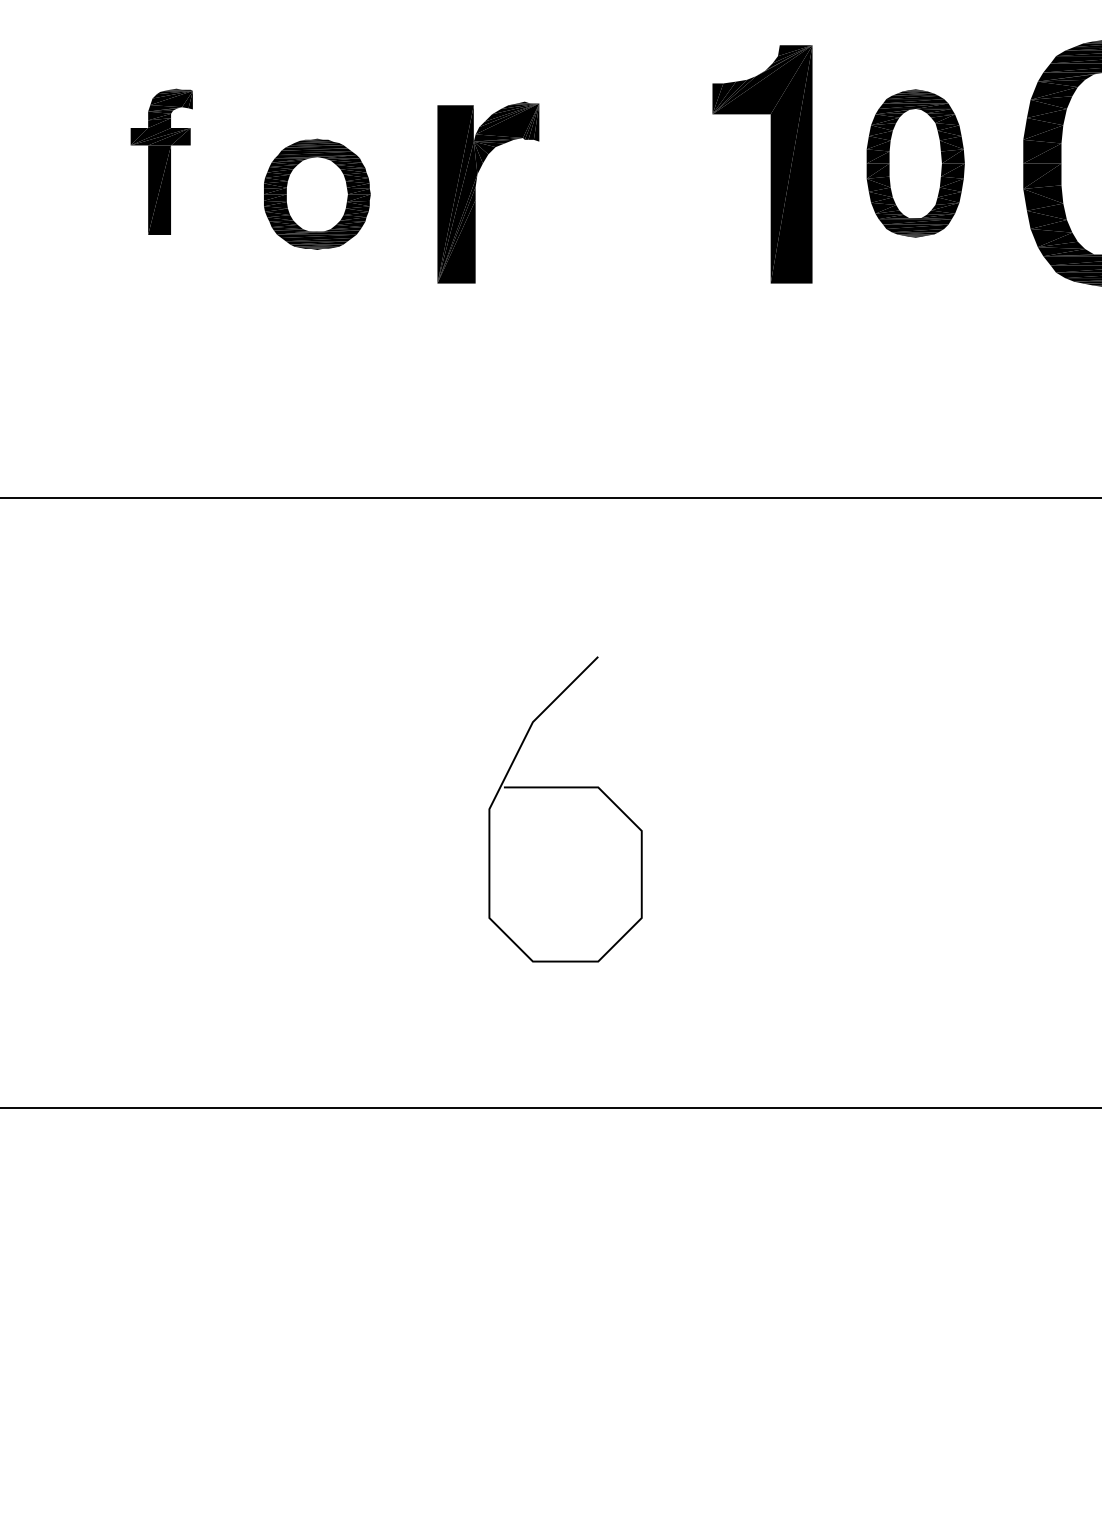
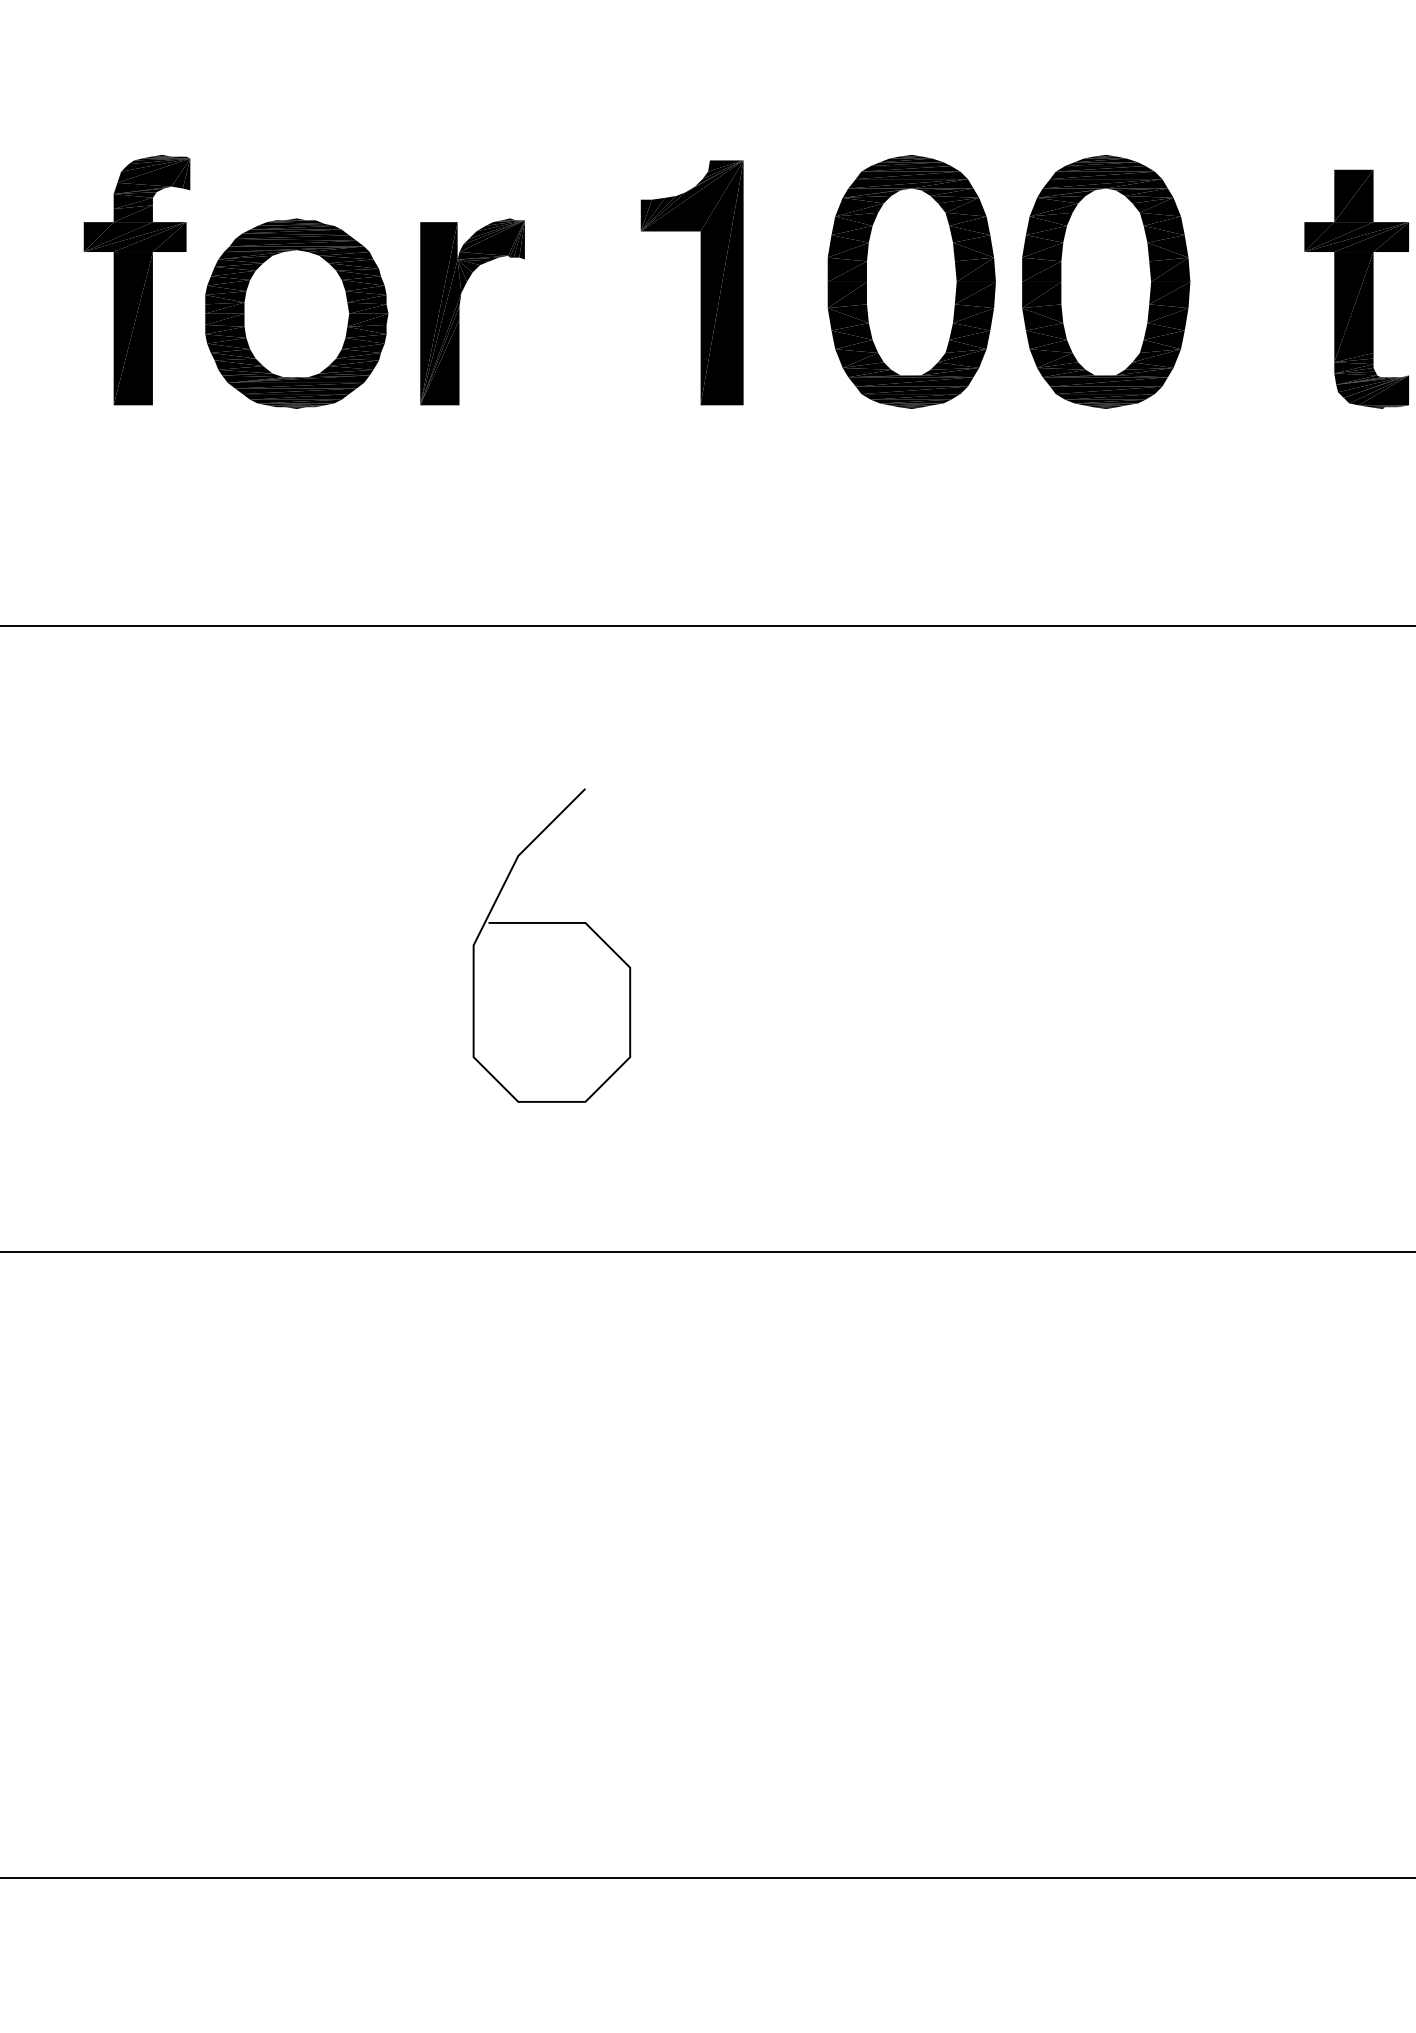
part: (161, 162) -> (136, 280), size x1.67
part: (915, 163) -> (911, 281), size x1.67
part: (770, 164) -> (700, 282), moved
part: (317, 194) -> (296, 313), size x1.67

